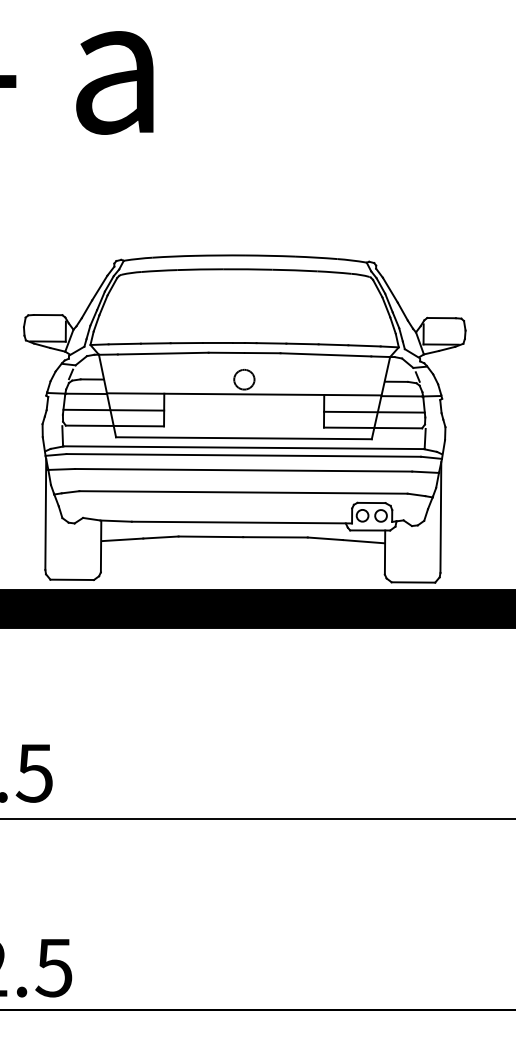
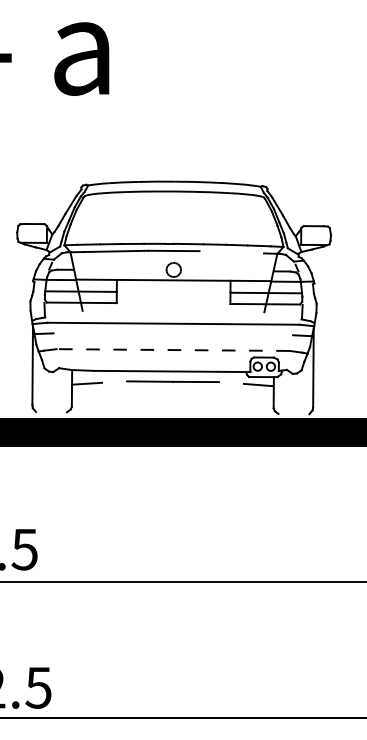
line: (325, 355) -> (231, 252), removed
line: (243, 438) -> (173, 311), removed
line: (242, 448) -> (172, 318), removed
line: (243, 470) -> (173, 334), removed
line: (243, 493) -> (173, 350), solid -> dashed
line: (160, 536) -> (114, 381), removed
line: (324, 538) -> (230, 382), removed
line: (72, 580) -> (51, 412), removed
line: (412, 581) -> (293, 413), removed

